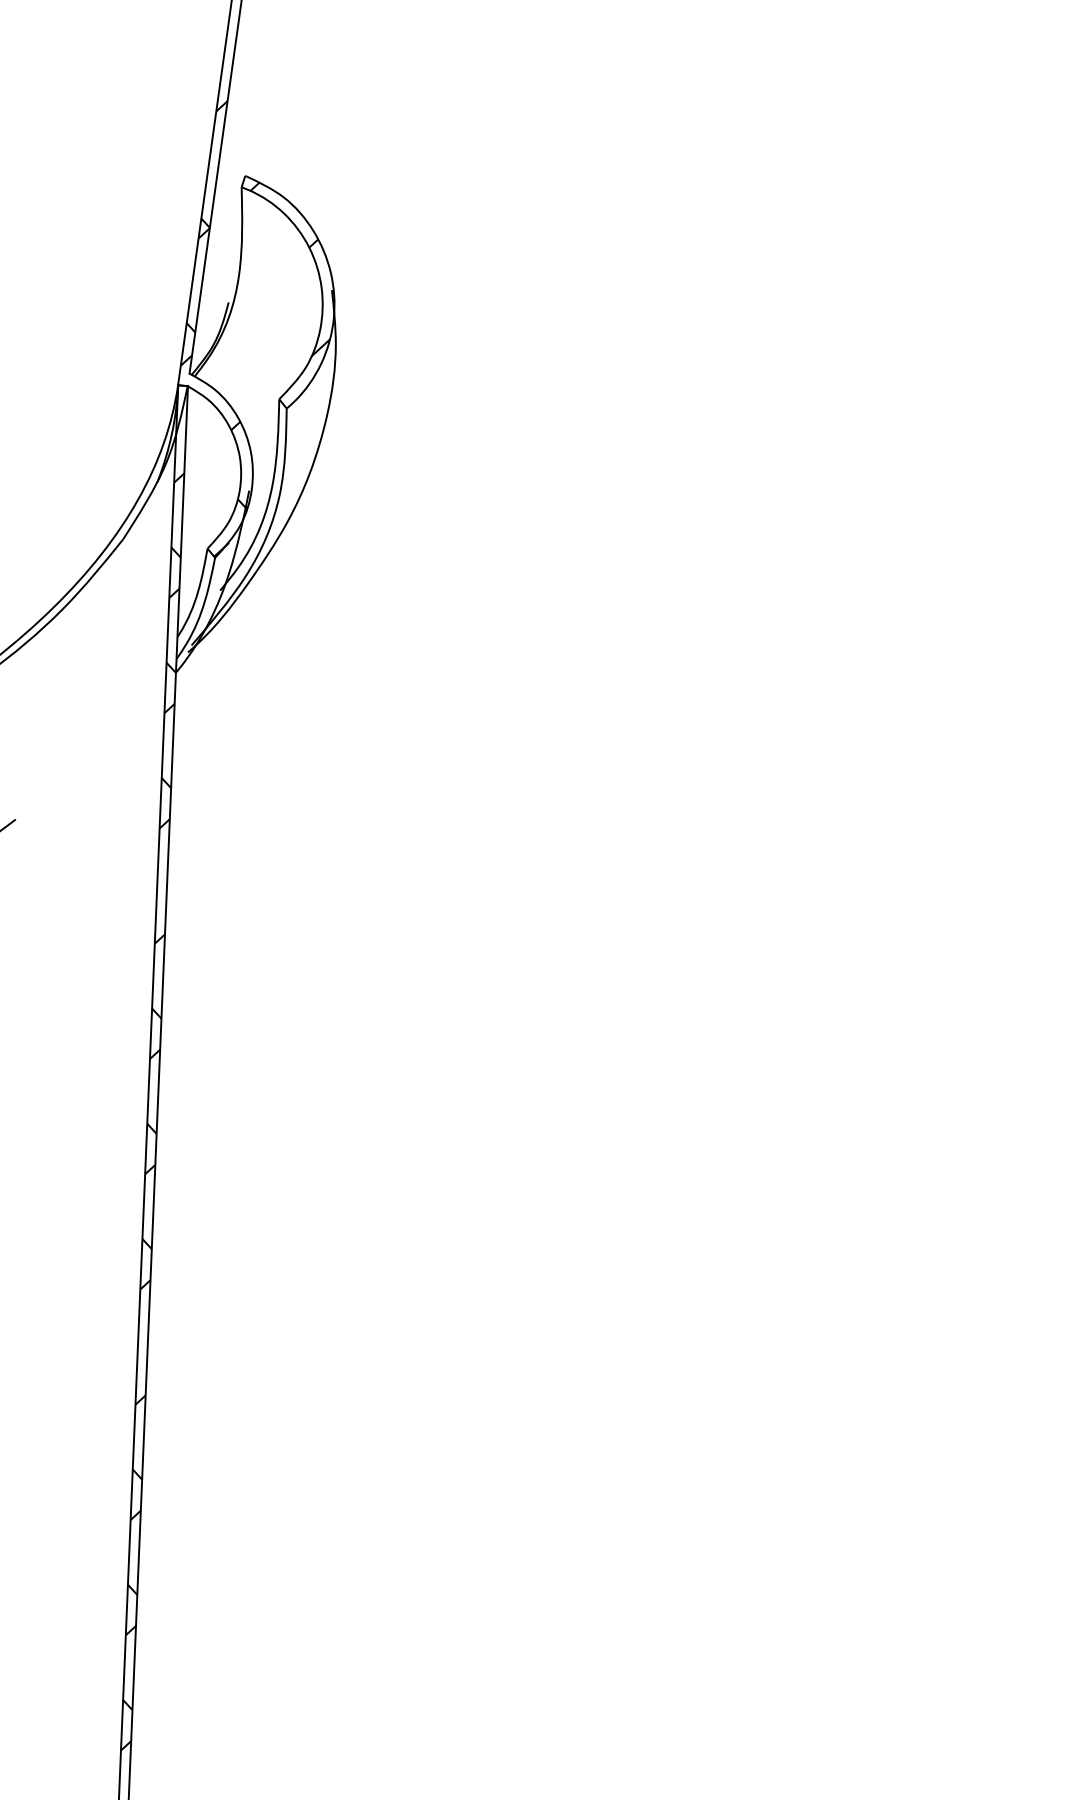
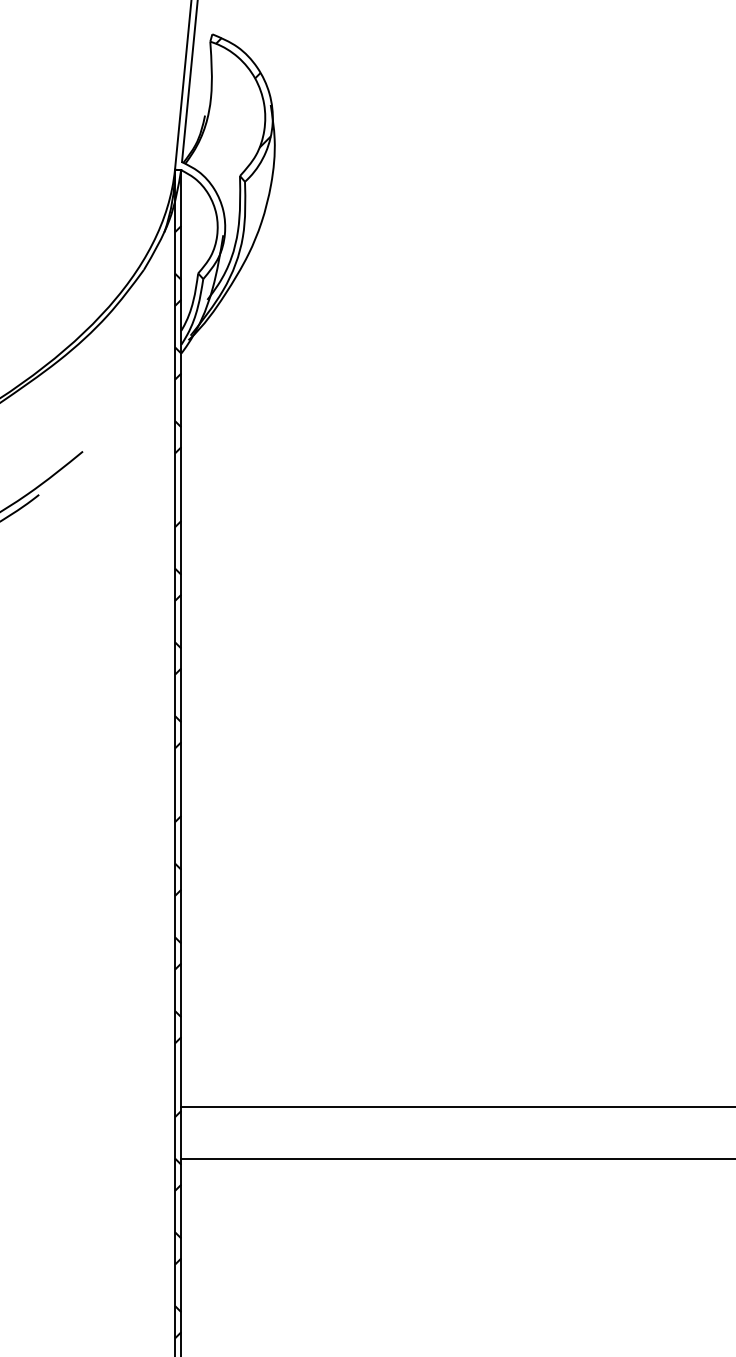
hatch: (216, 387) -> (199, 170), removed

